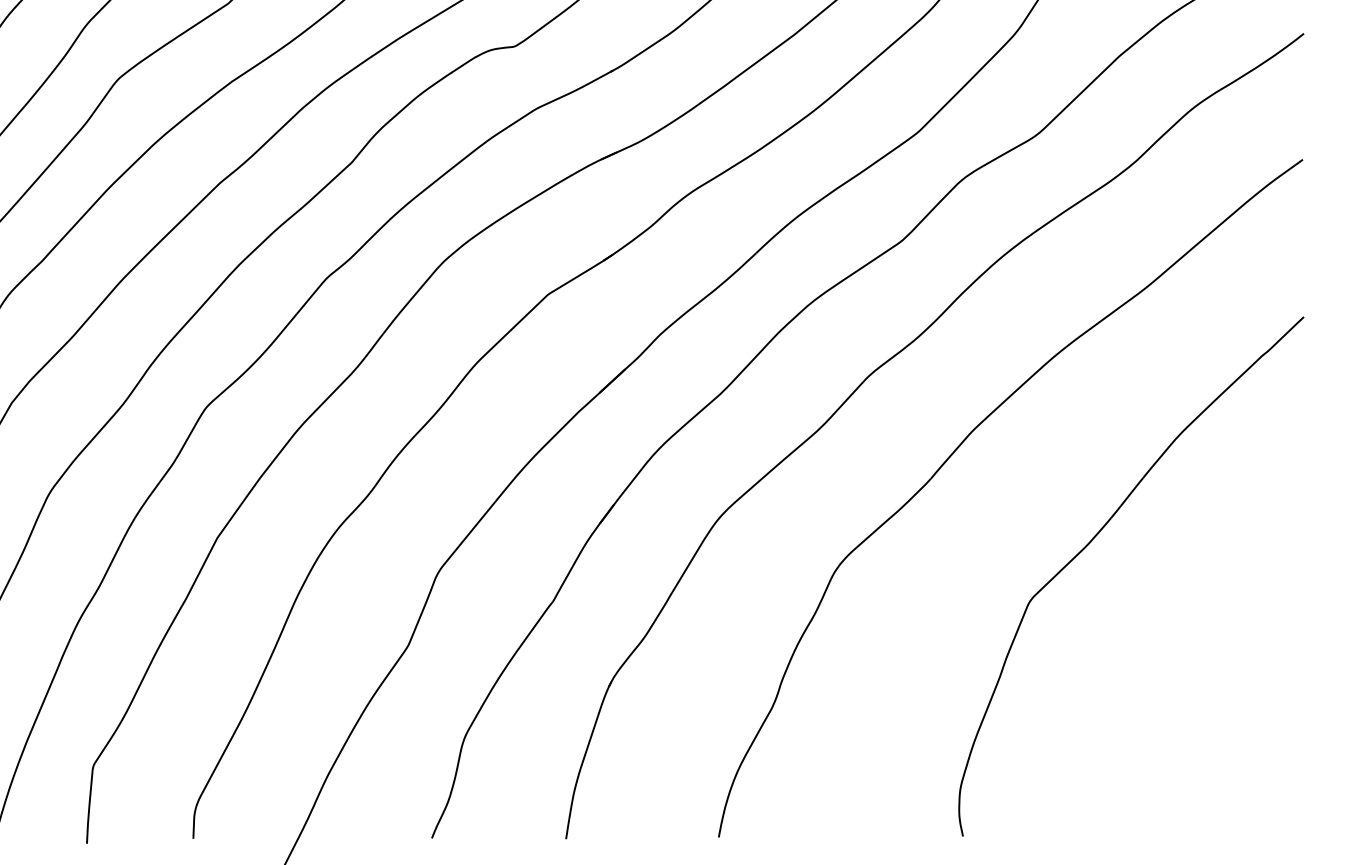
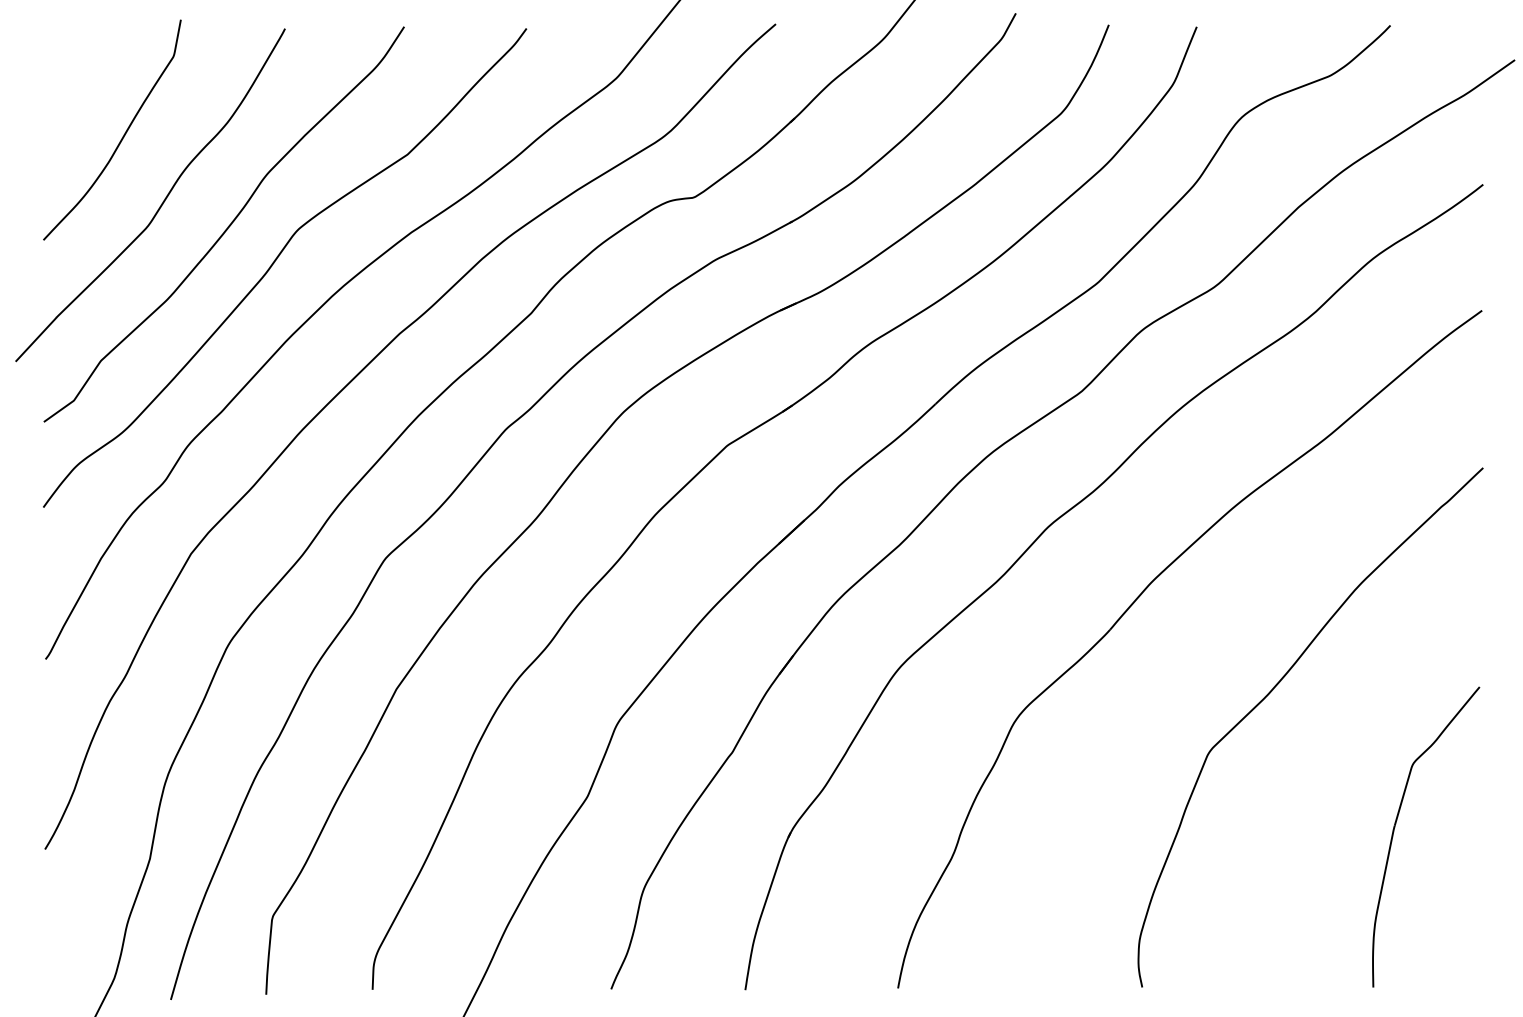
part: (1215, 681) -> (1394, 832), added

